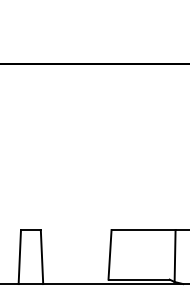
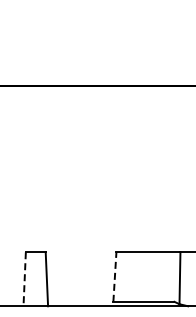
line: (109, 255) -> (114, 277), solid -> dashed
line: (19, 257) -> (24, 279), solid -> dashed

